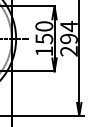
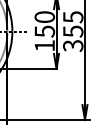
text: (68, 38) -> (72, 31), 294 -> 355

